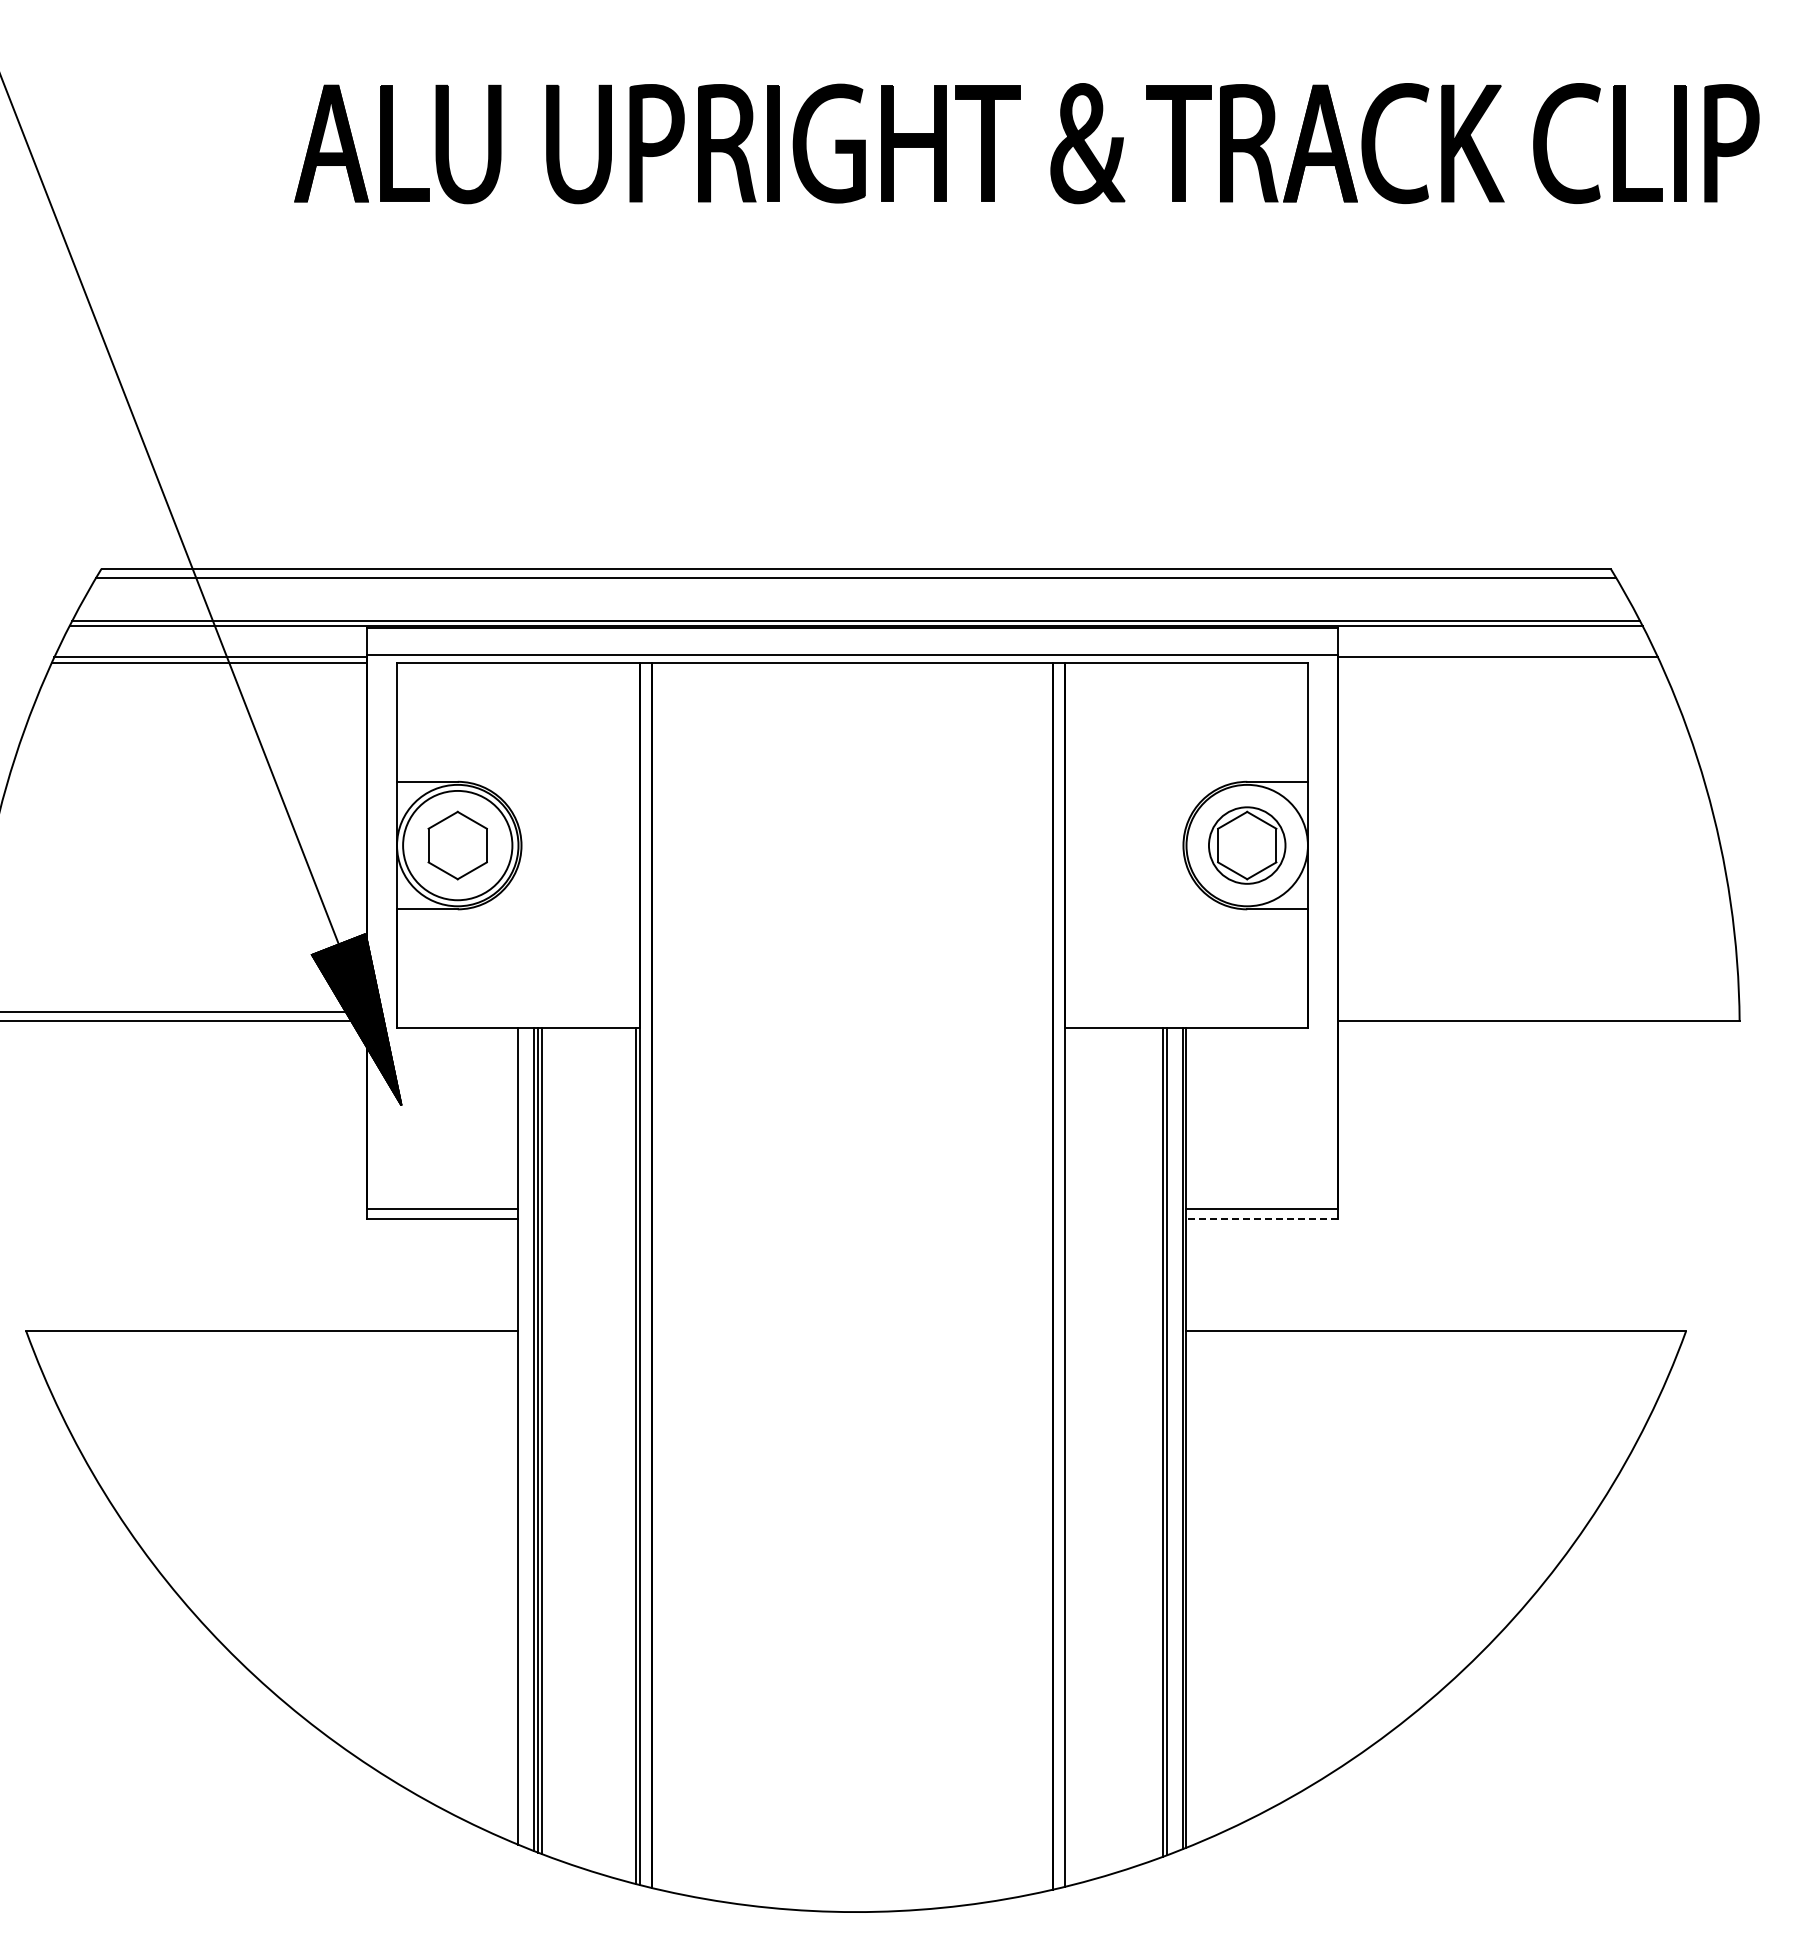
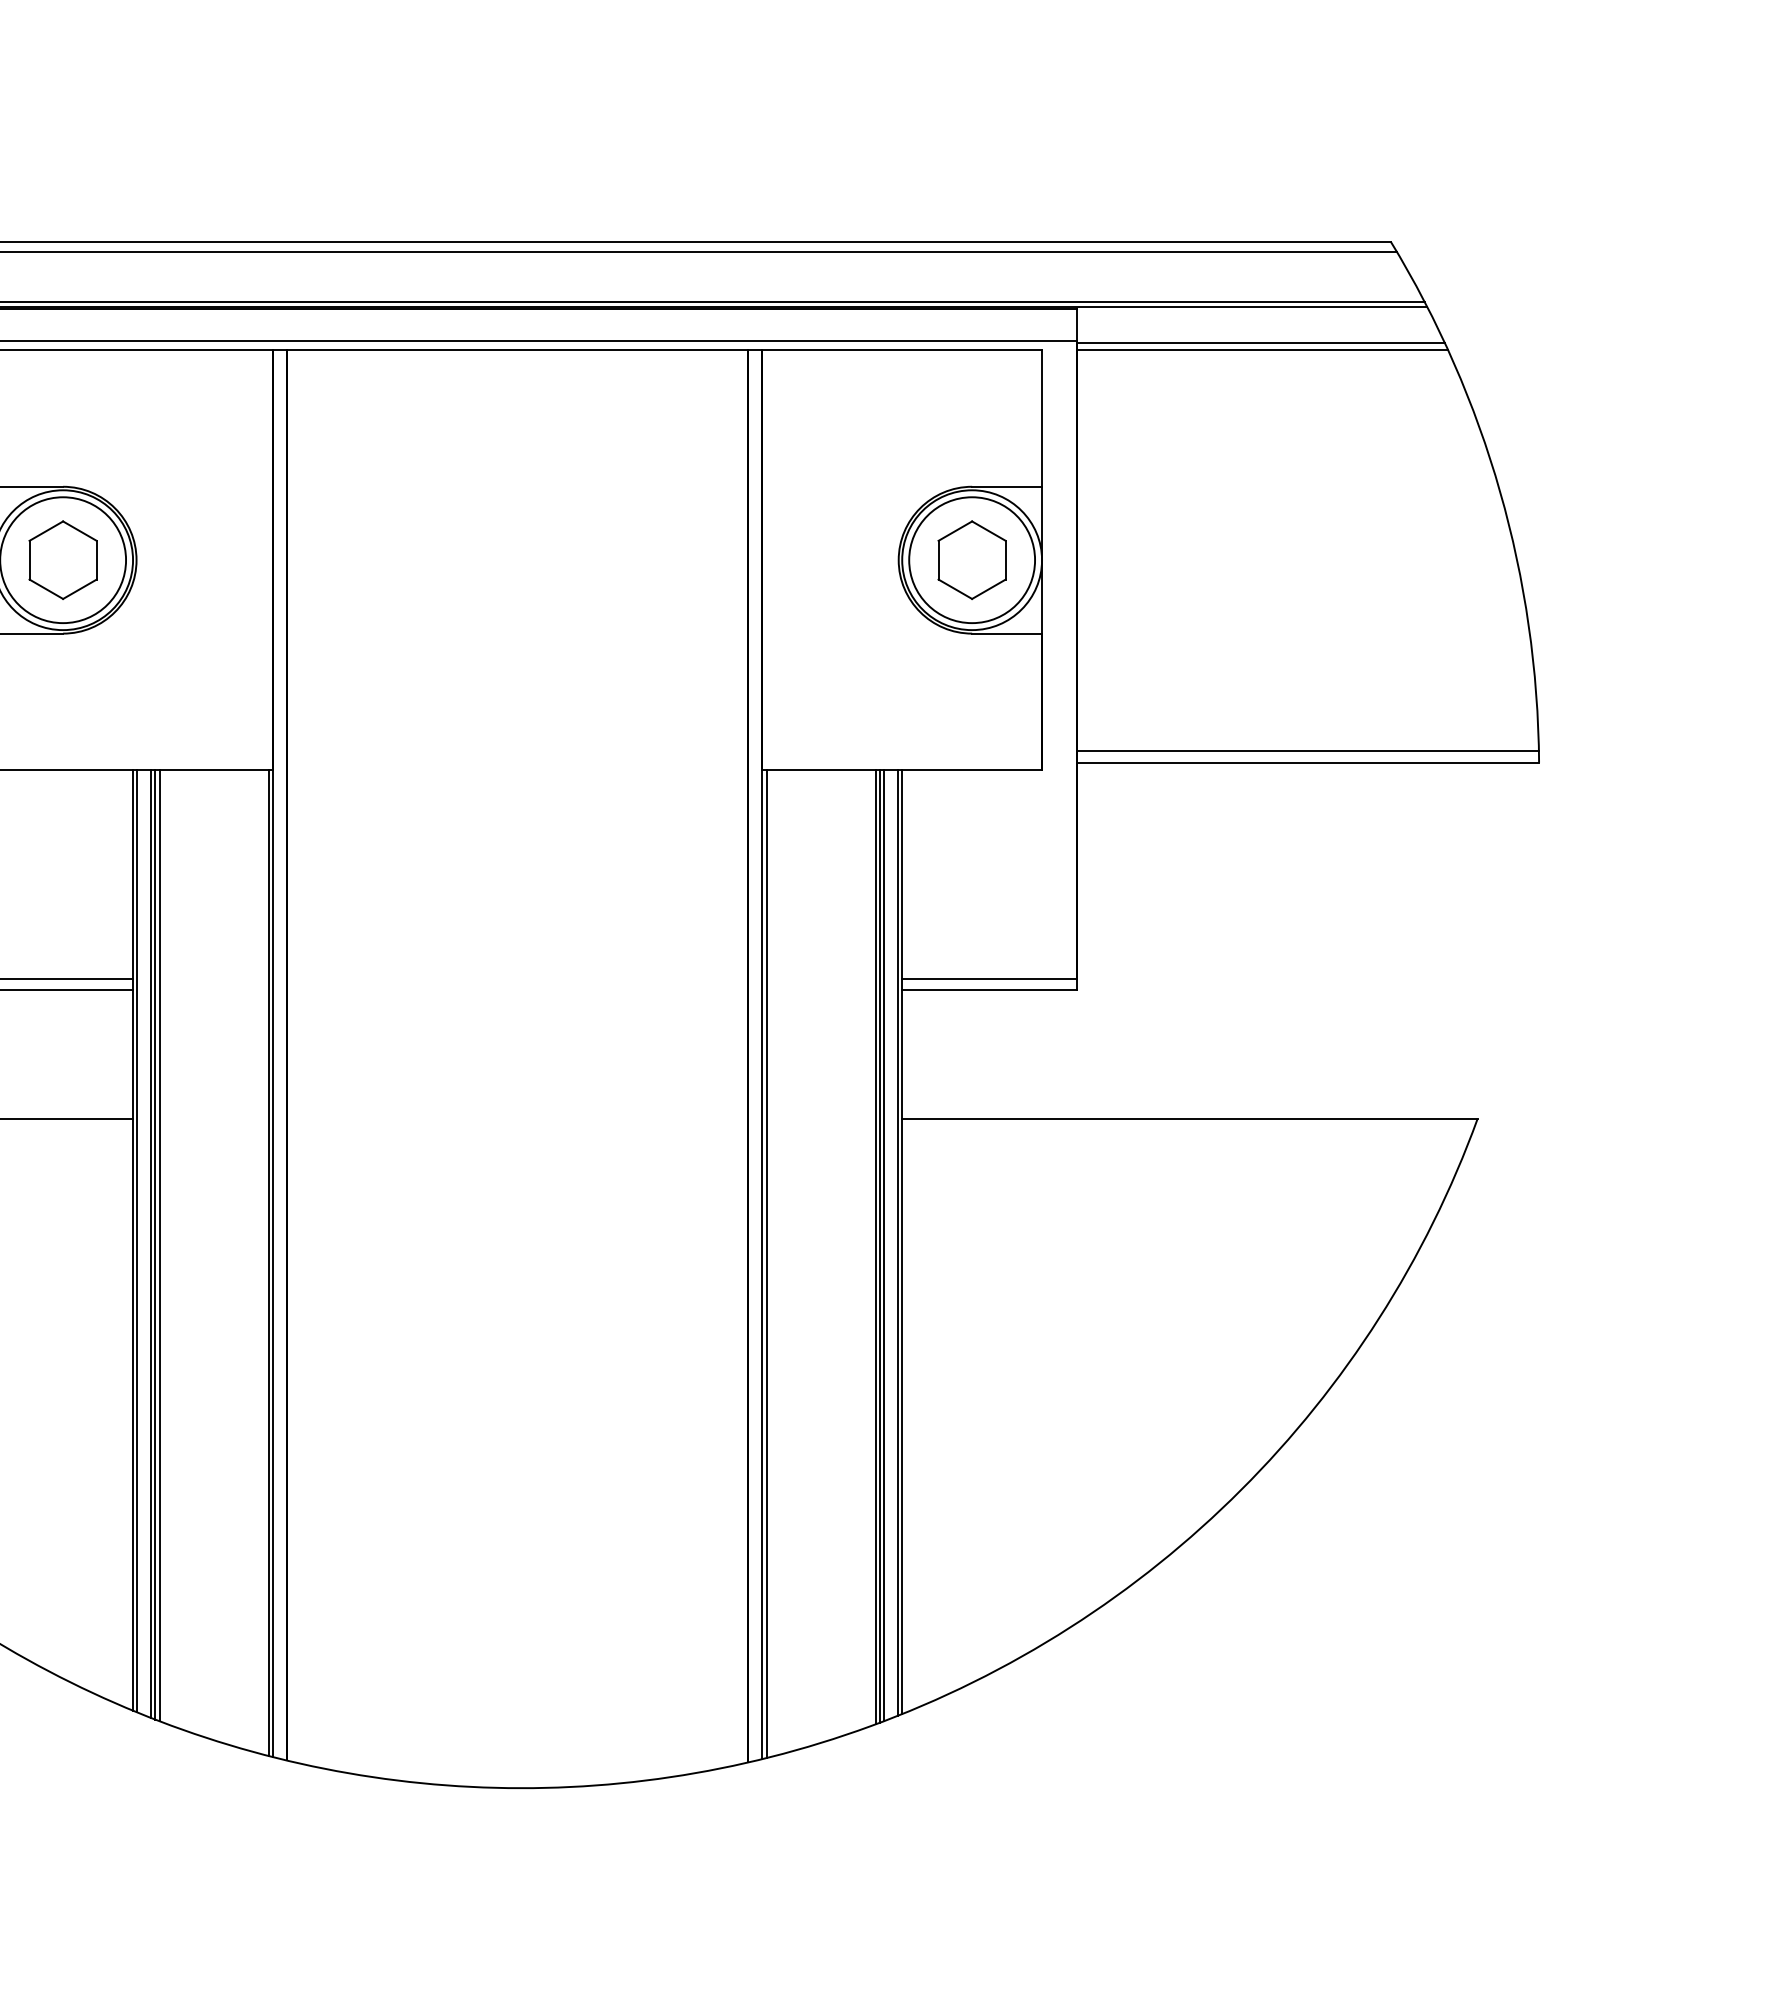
line: (1499, 663) -> (1262, 350), added
circle: (1246, 845) -> (971, 560), size x1.43
line: (1538, 1011) -> (1307, 751), added
line: (1262, 1219) -> (989, 990), dashed -> solid
line: (522, 1436) -> (137, 1240), added
line: (1170, 1440) -> (883, 1245), added
line: (1068, 1456) -> (766, 1263), added

